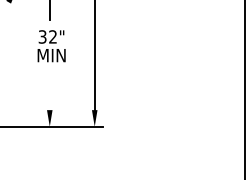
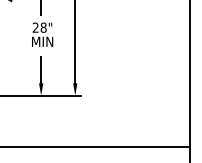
text: (47, 36) -> (39, 27), 32" -> 28"
line: (50, 93) -> (41, 70), added

